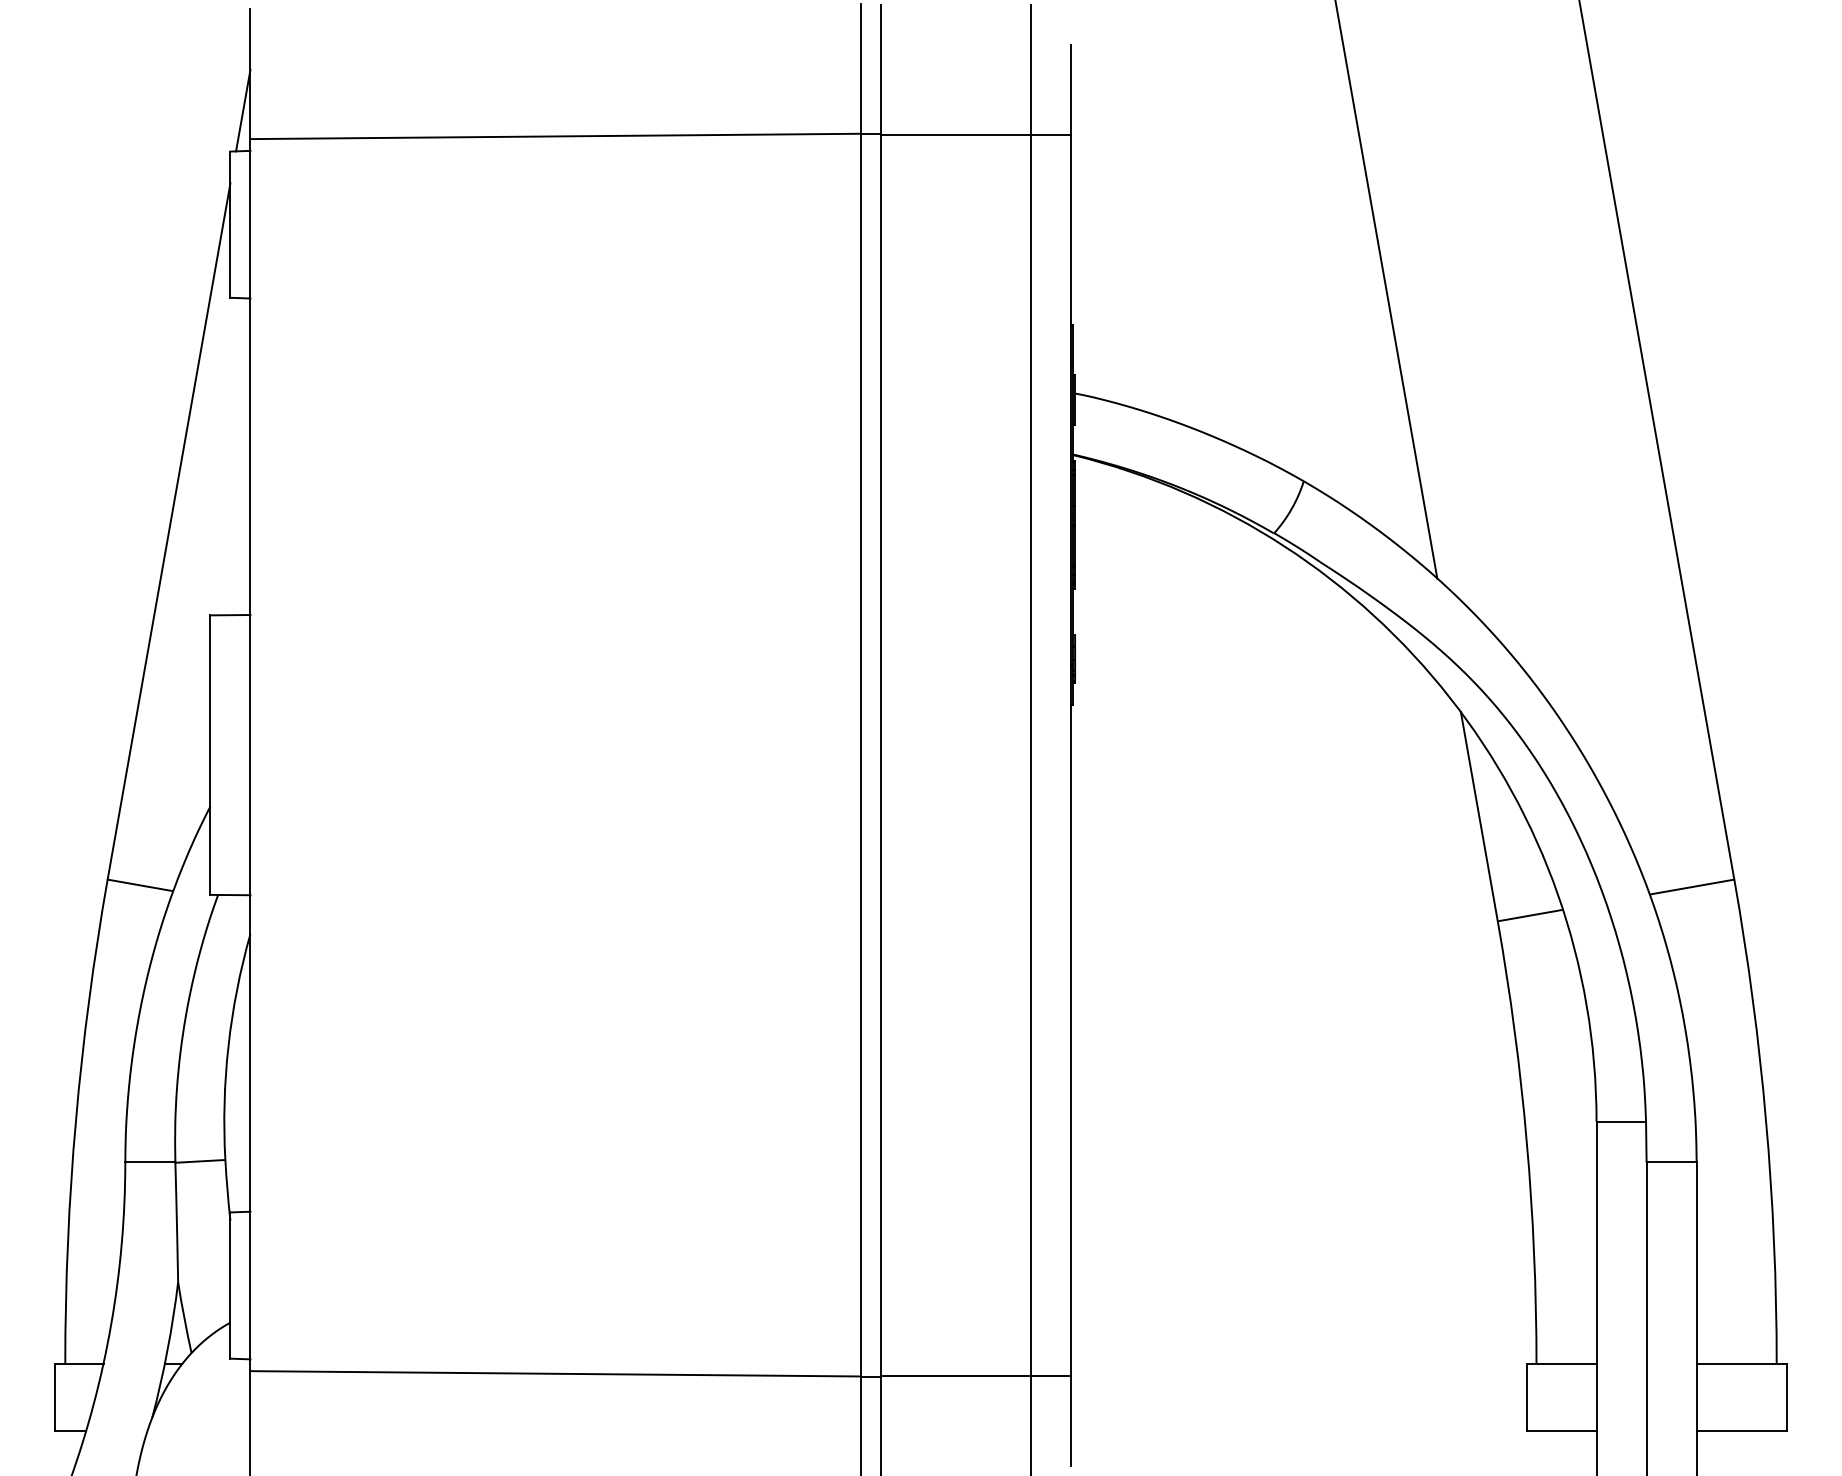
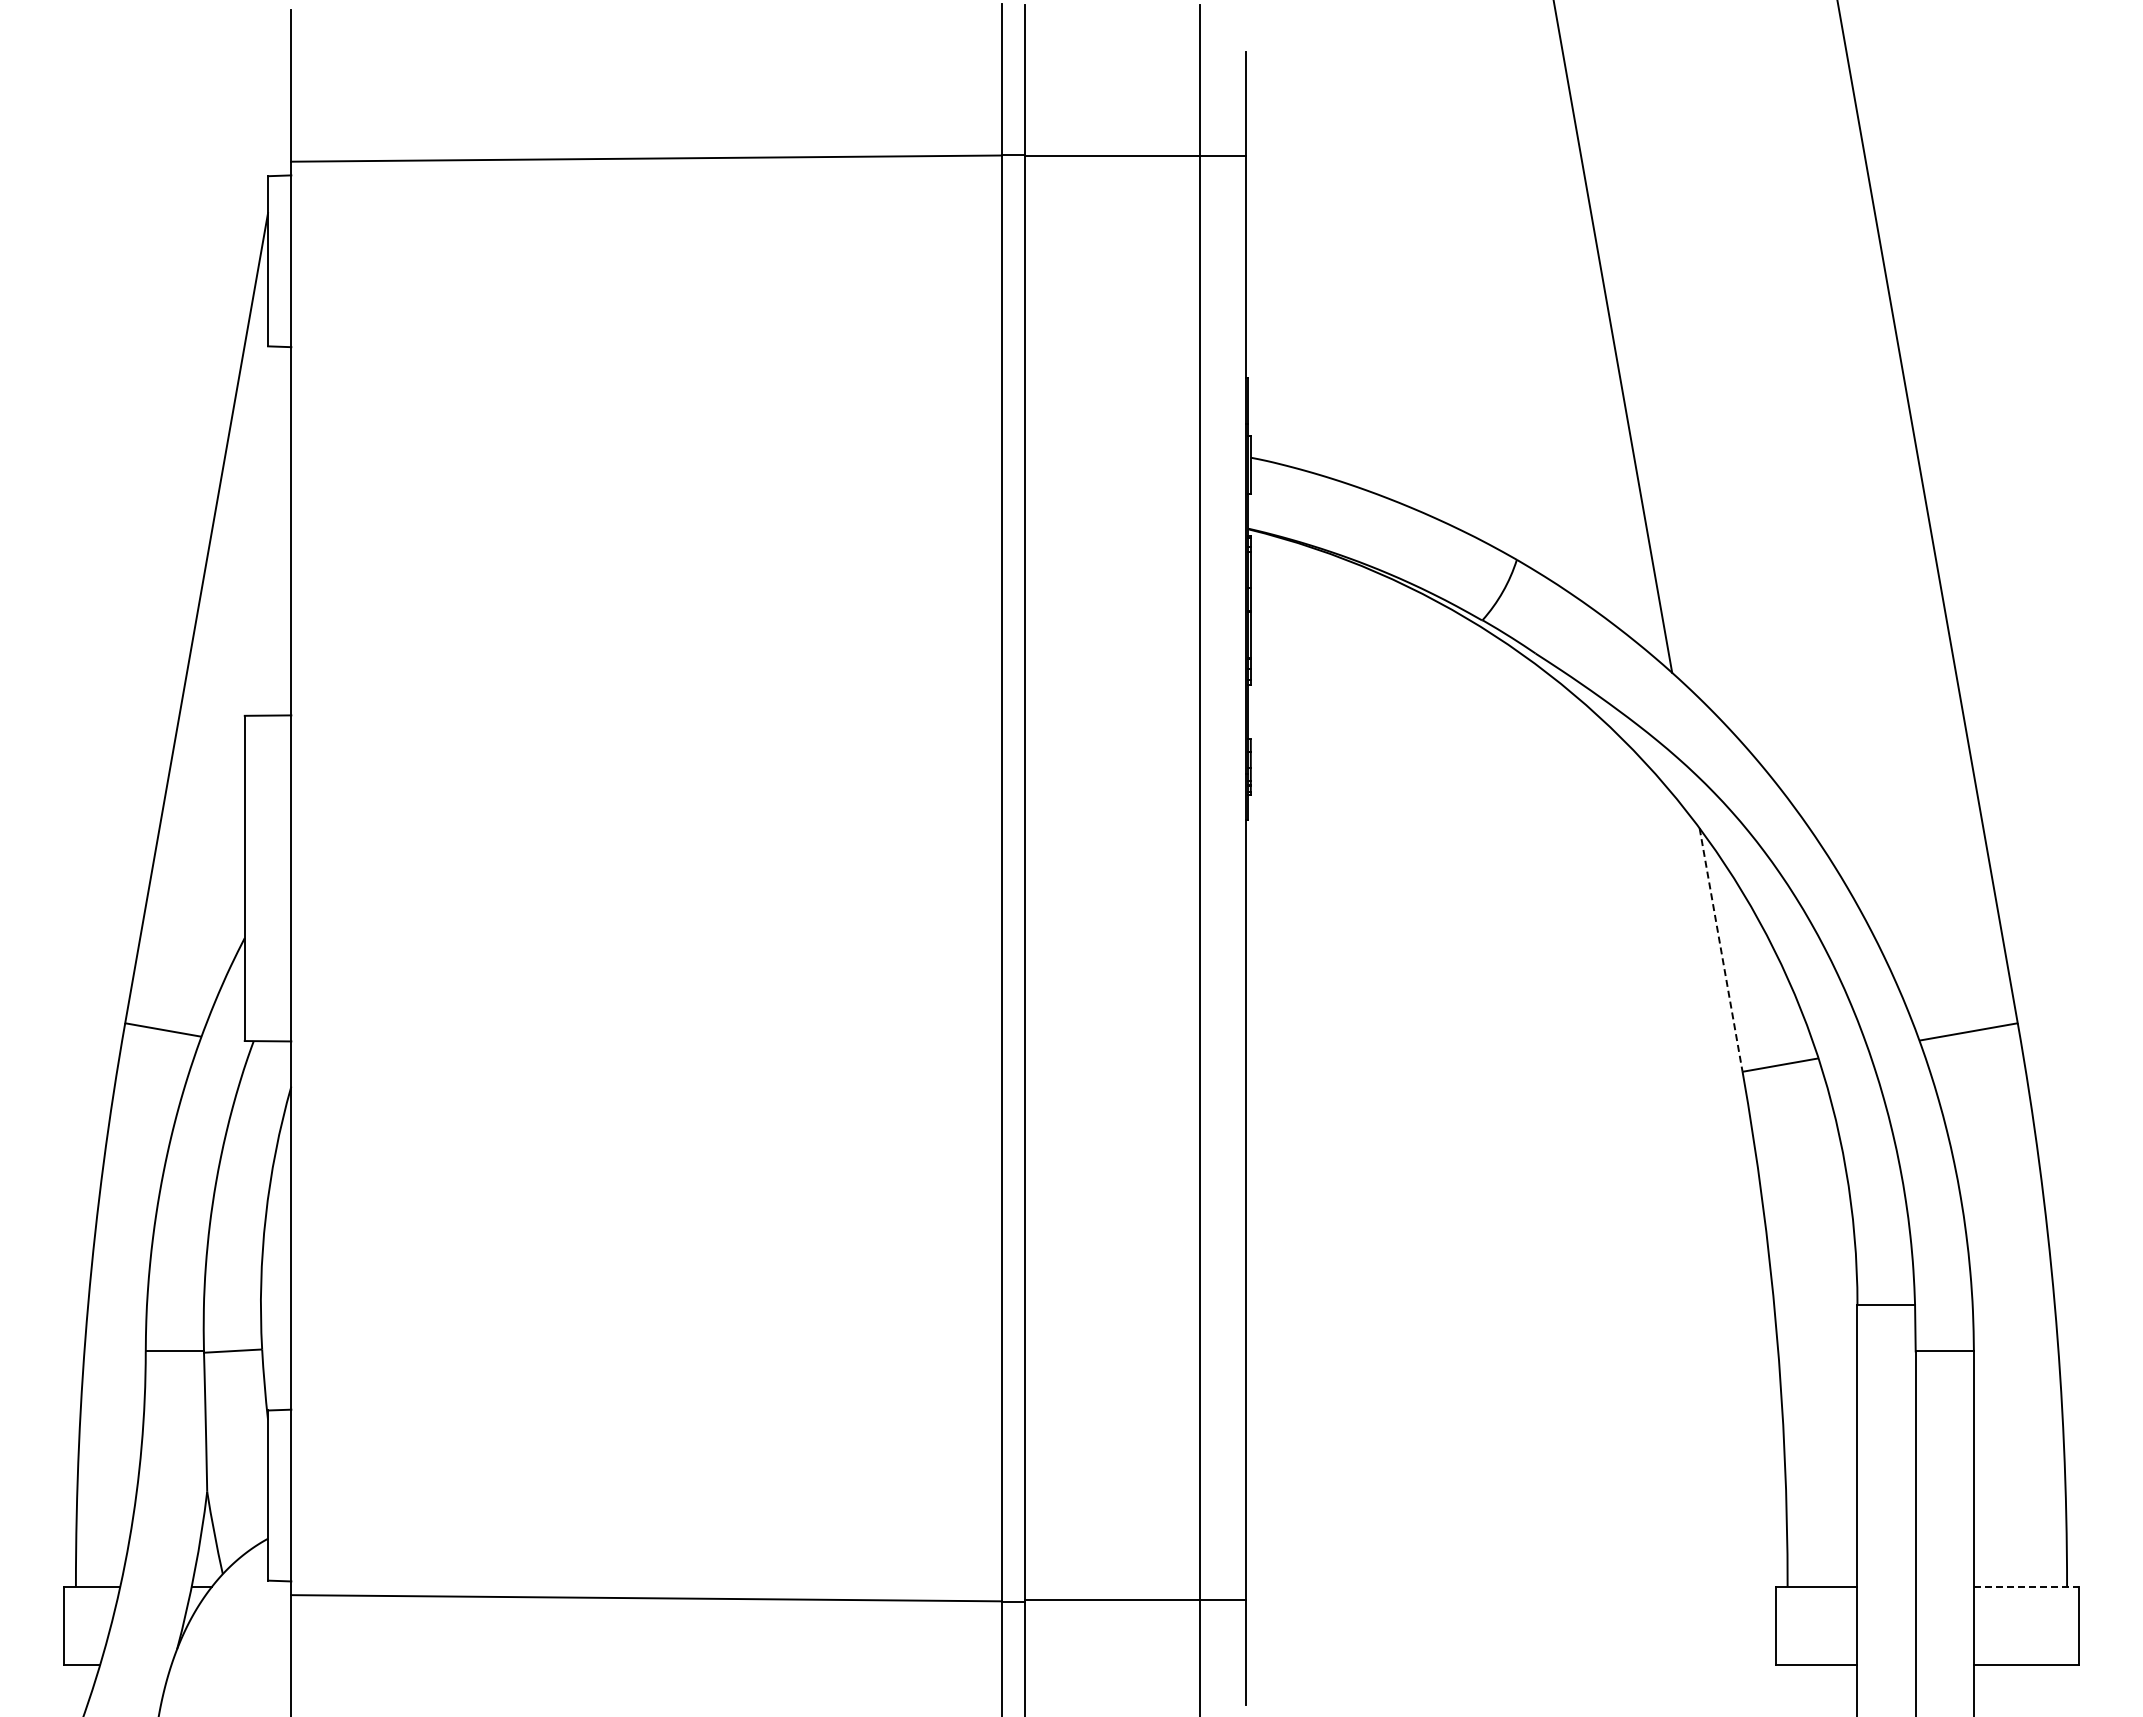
line: (242, 110) -> (282, 128), removed
line: (1479, 817) -> (1721, 950), solid -> dashed
line: (1741, 1363) -> (2026, 1586), solid -> dashed

